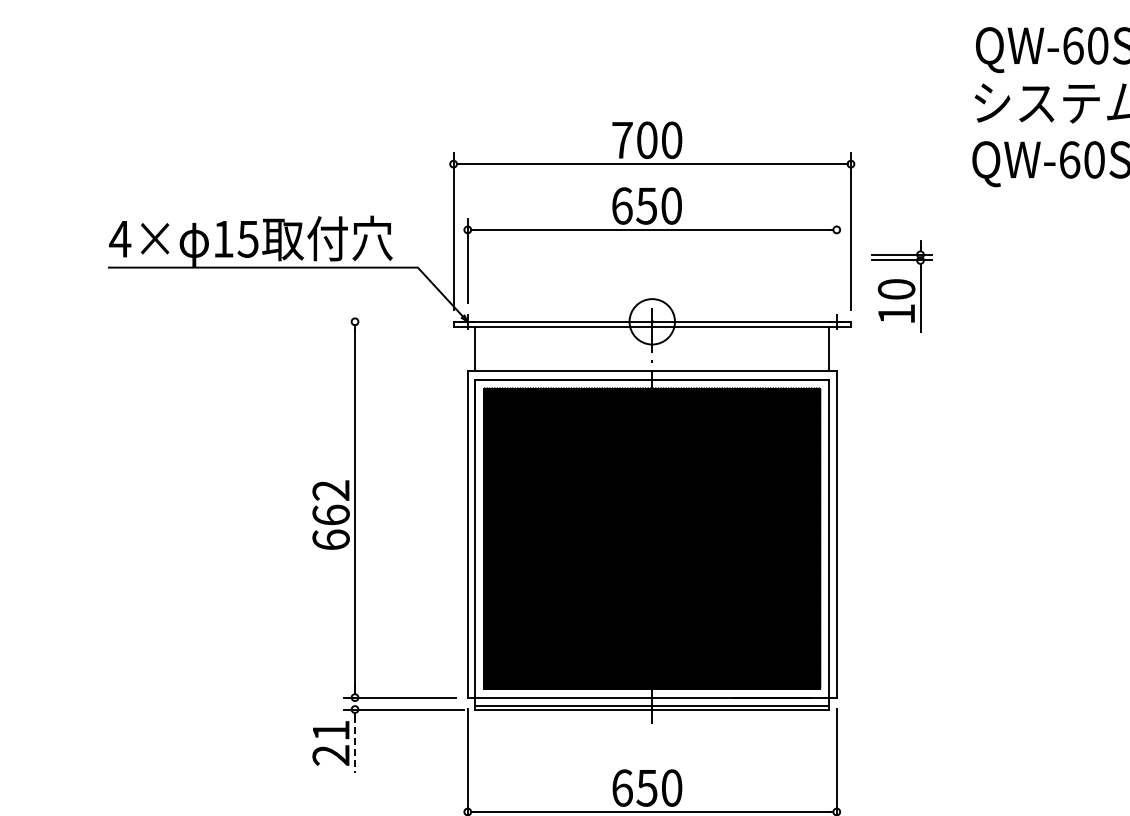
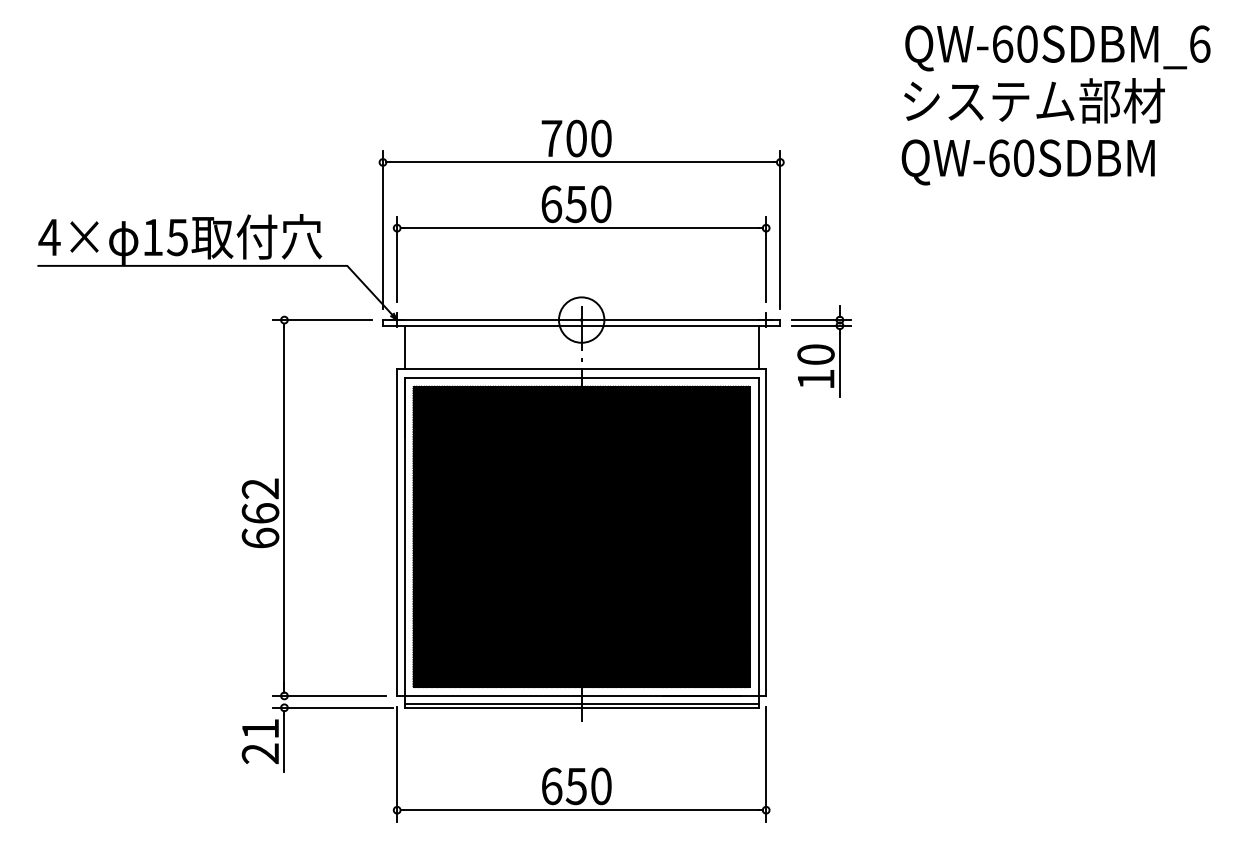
line: (837, 260) -> (766, 258), added
part: (902, 286) -> (821, 351), moved
line: (393, 322) -> (322, 320), added
line: (355, 745) -> (284, 743), dashed -> solid

